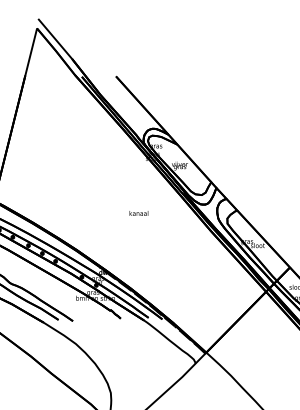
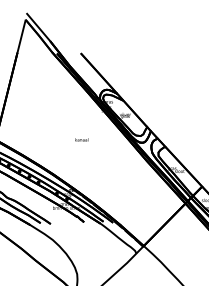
text: (138, 212) -> (81, 139), moved

